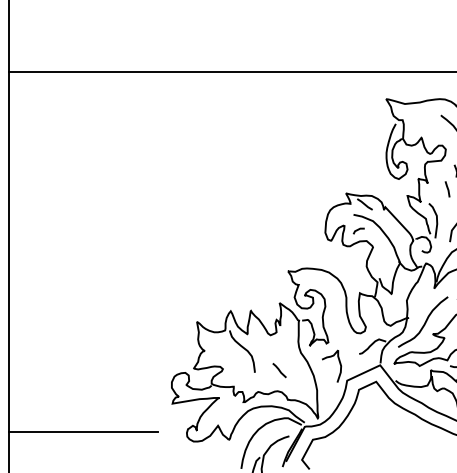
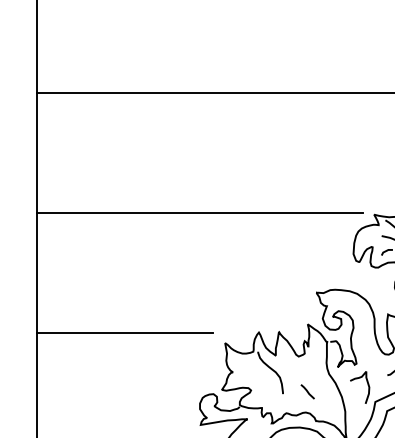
line: (172, 191) -> (200, 212), added
line: (97, 311) -> (125, 332), added

